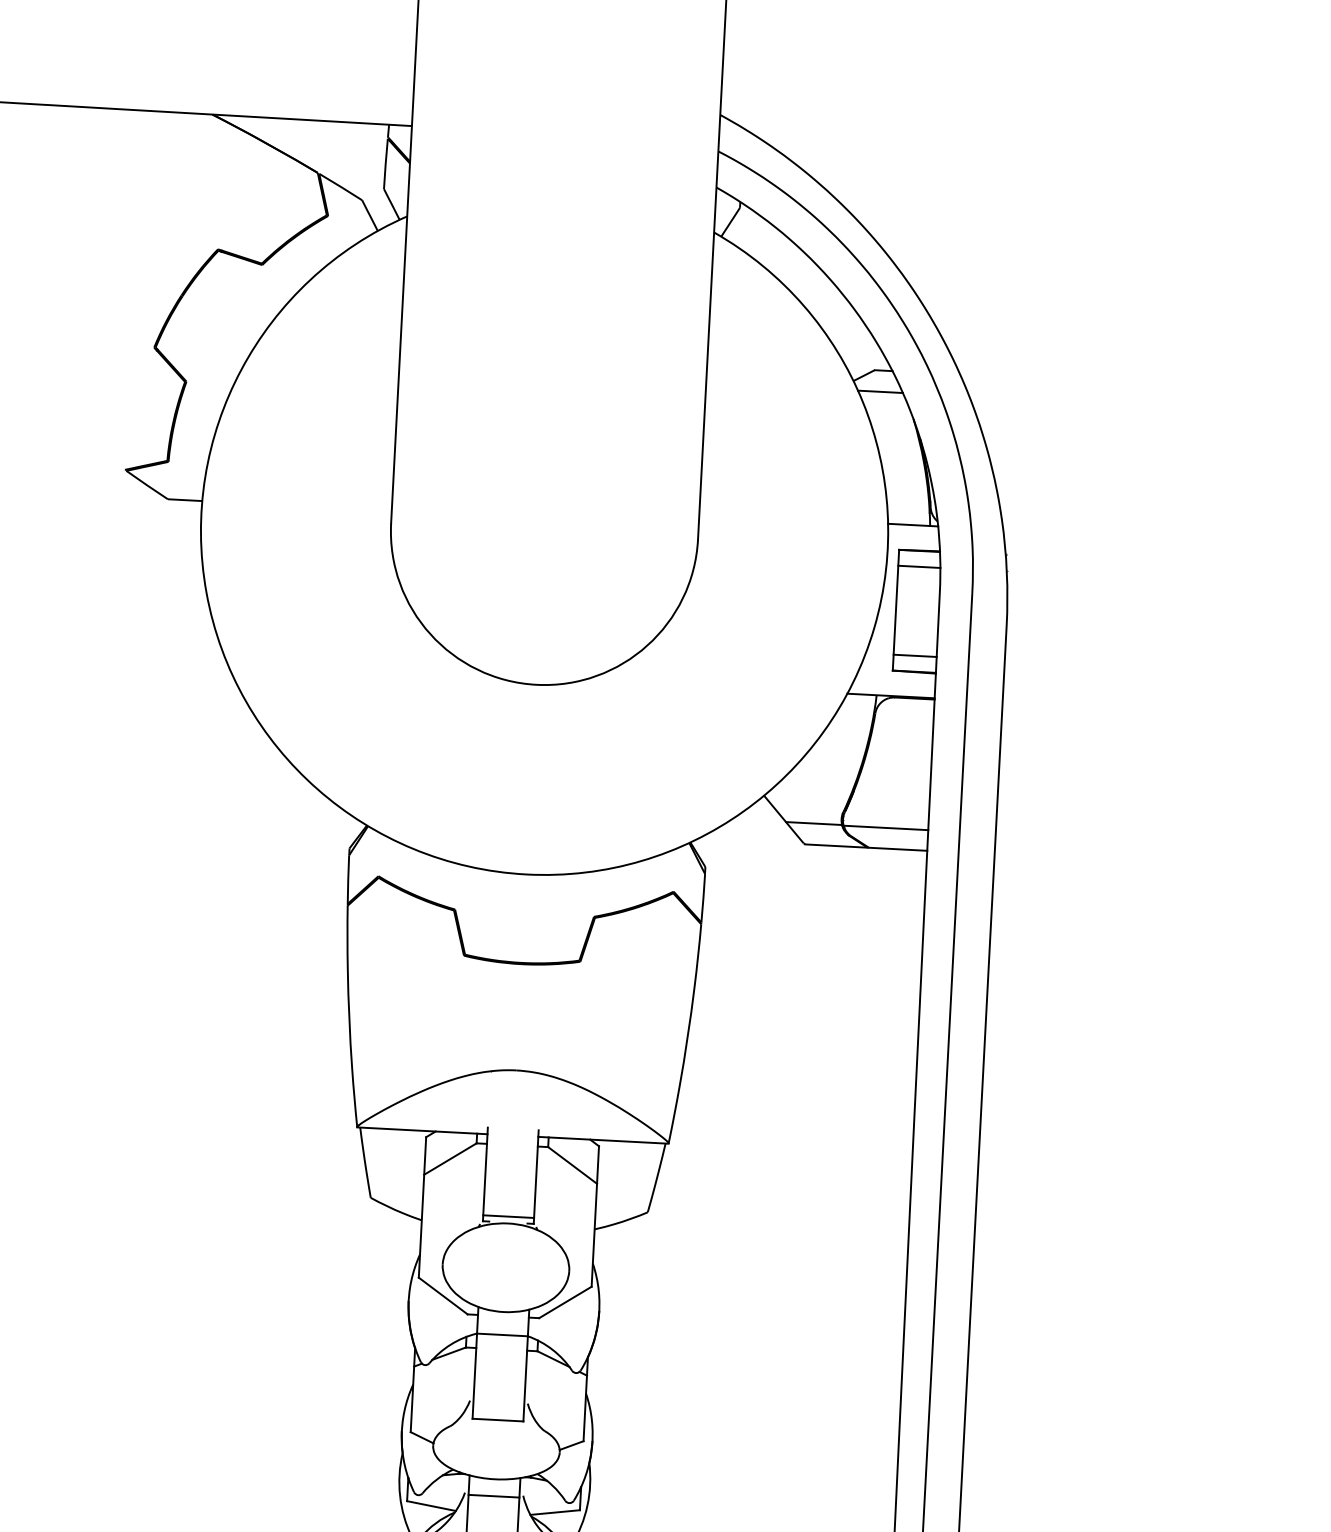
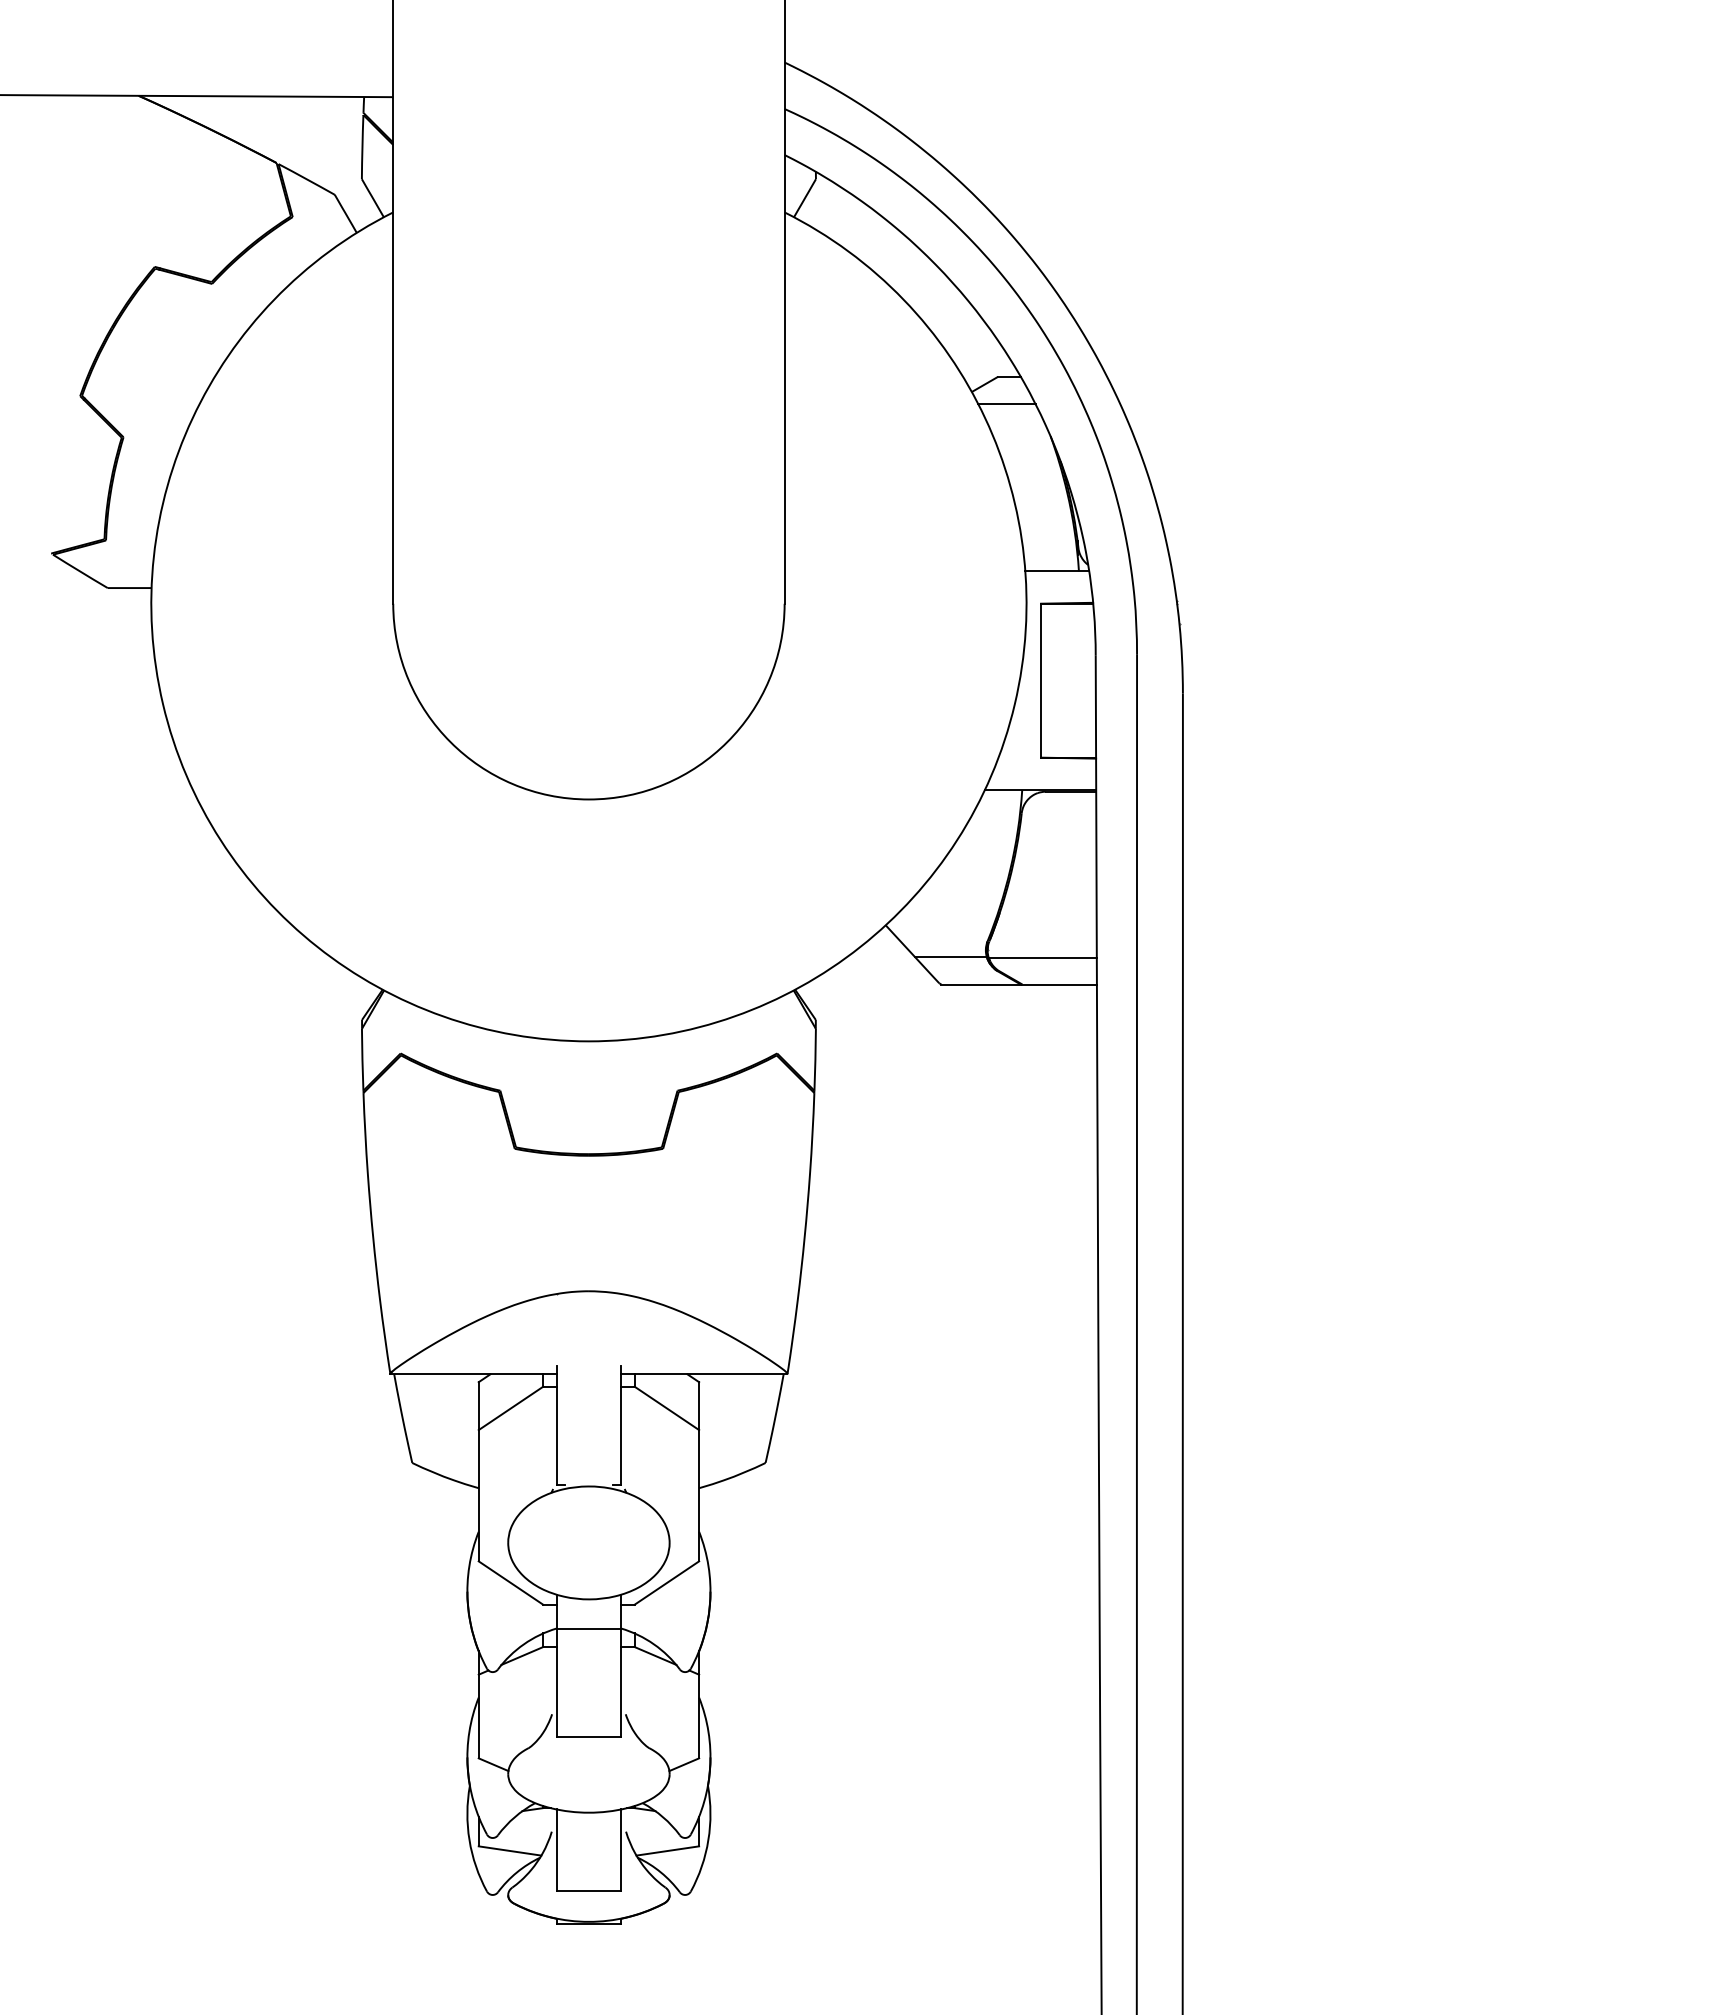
line: (919, 566) -> (1067, 623), removed
line: (915, 655) -> (1068, 737), removed
line: (508, 1216) -> (588, 1477), removed
line: (493, 1496) -> (588, 1834), removed

